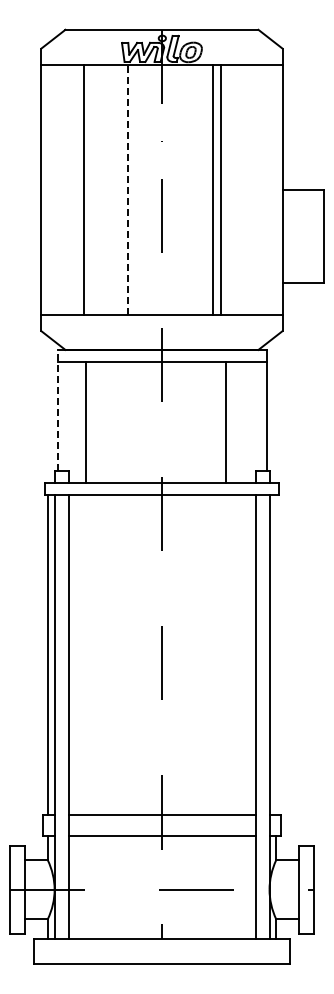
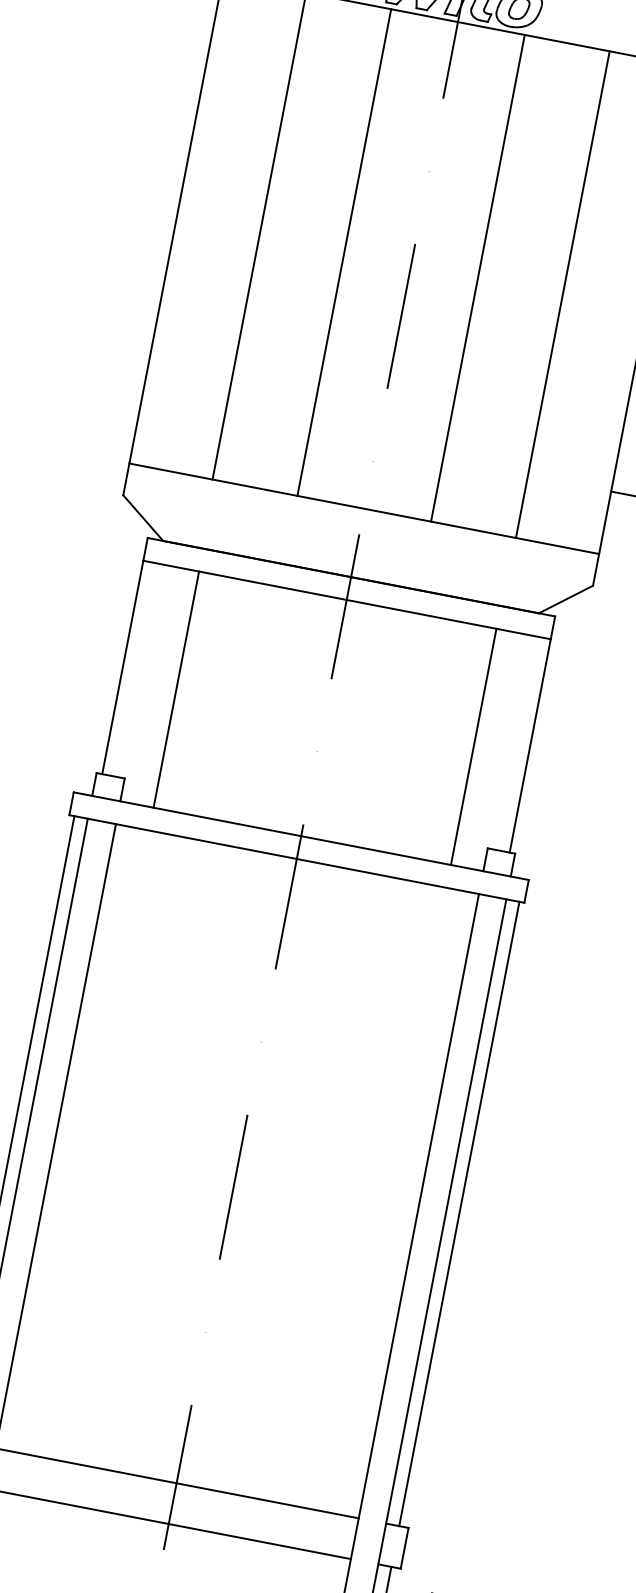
line: (127, 189) -> (344, 251), dashed -> solid
line: (212, 189) -> (562, 293), moved
line: (221, 189) -> (478, 277), moved
line: (57, 410) -> (124, 655), dashed -> solid
line: (225, 421) -> (473, 745), moved
line: (276, 654) -> (459, 1213), added

